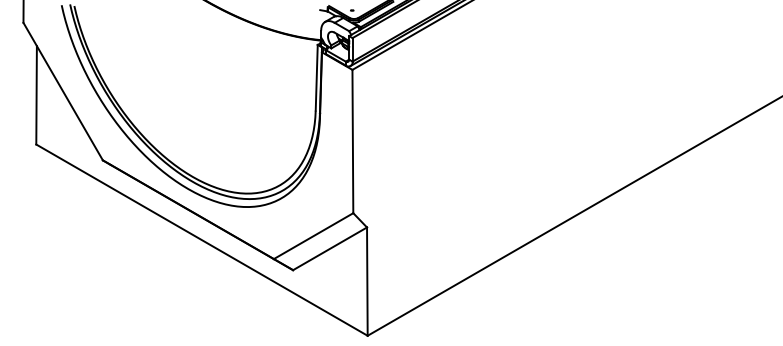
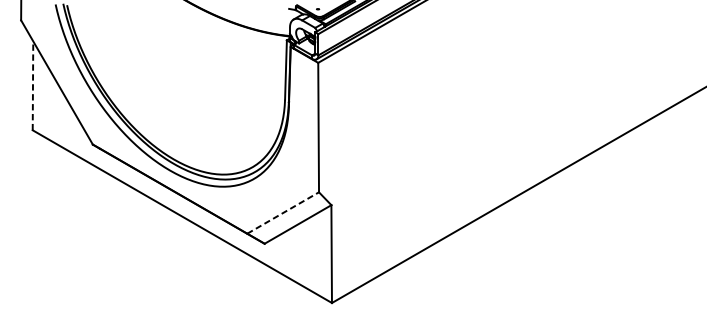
line: (36, 94) -> (32, 85), solid -> dashed
line: (313, 236) -> (283, 213), solid -> dashed

